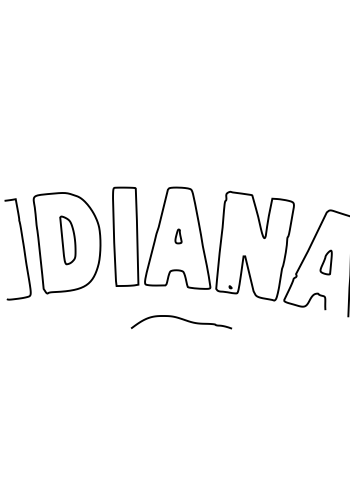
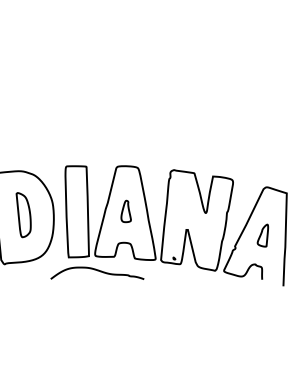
part: (178, 236) -> (126, 211), size x1.67
curve: (182, 320) -> (98, 271), moved

